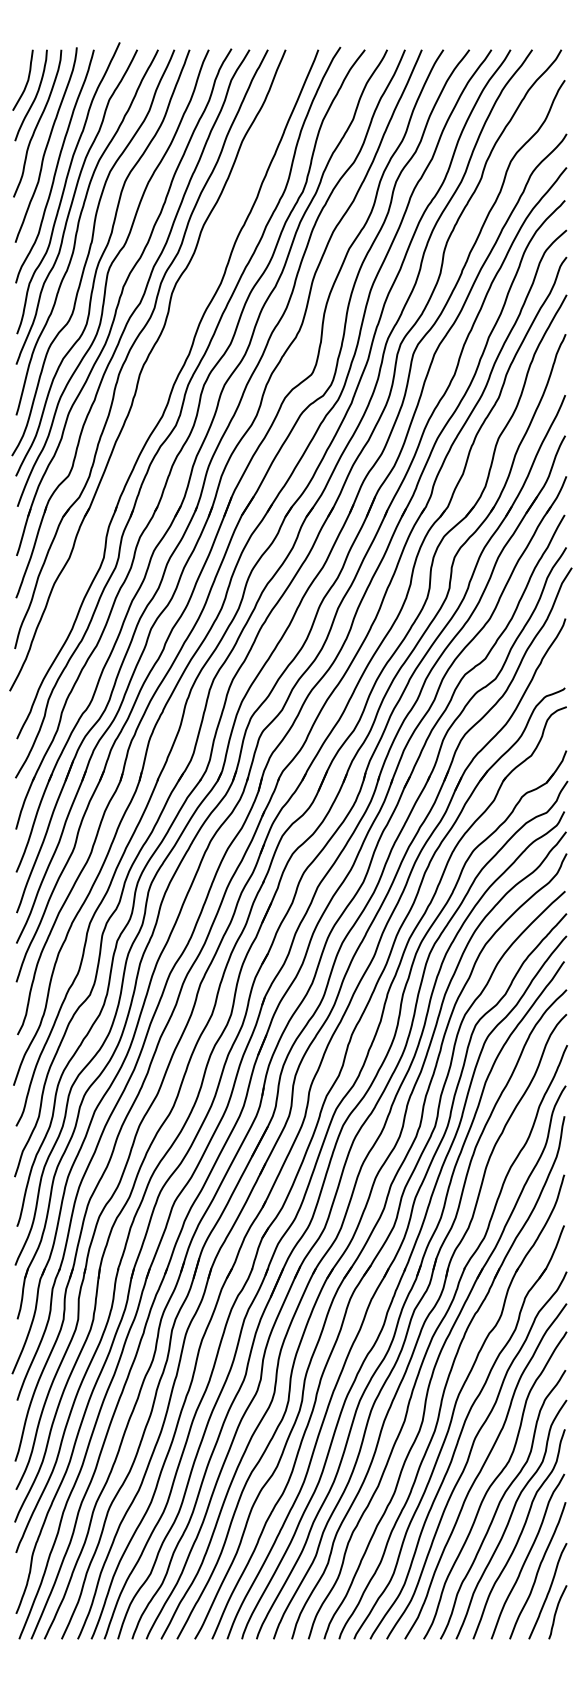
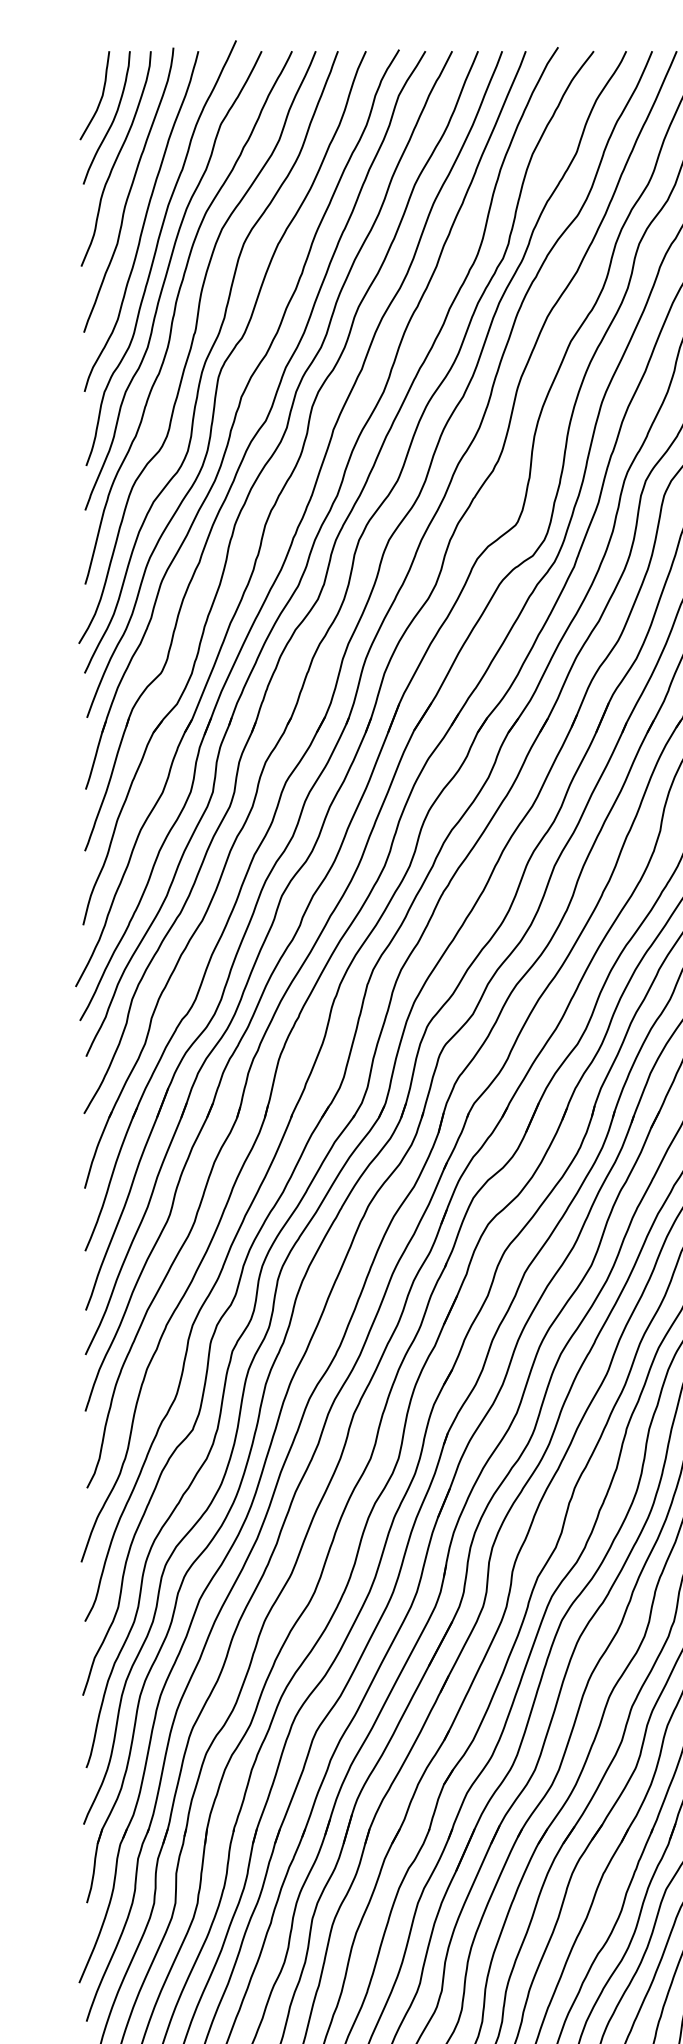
part: (157, 381) -> (291, 535), added

